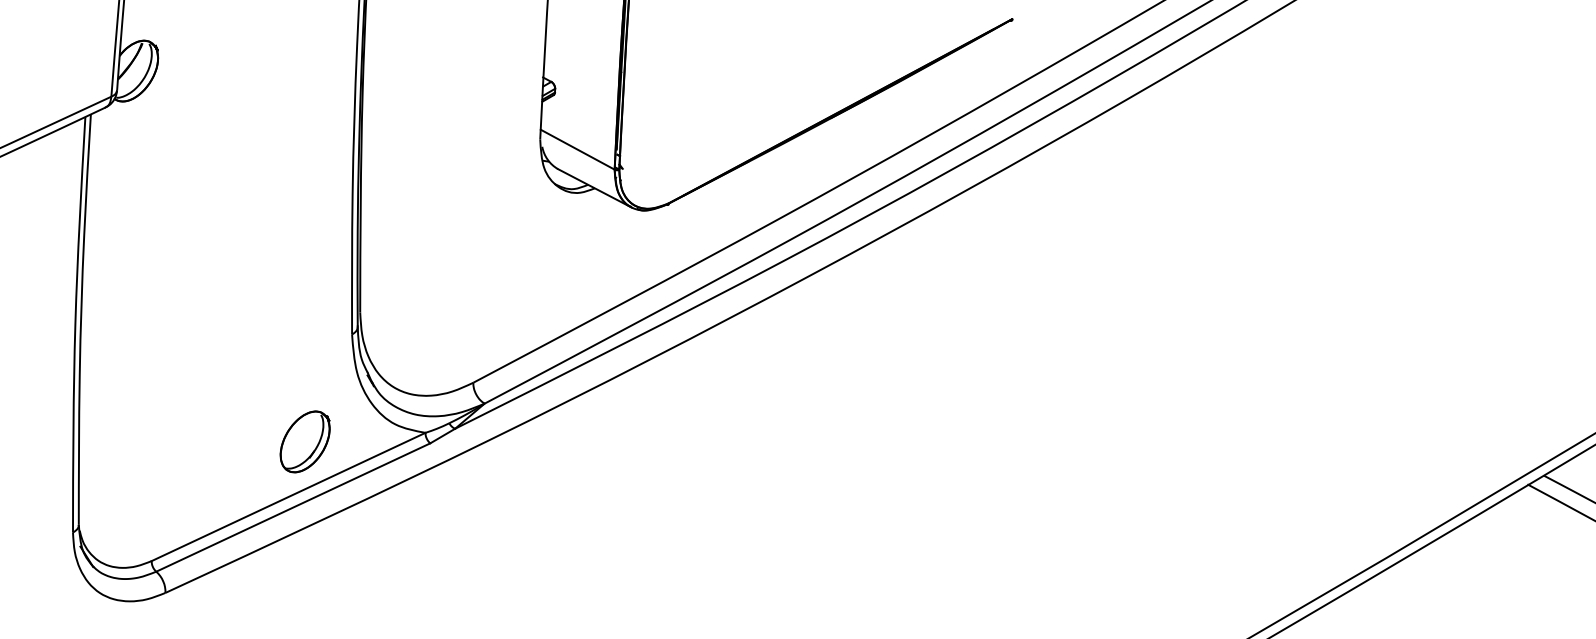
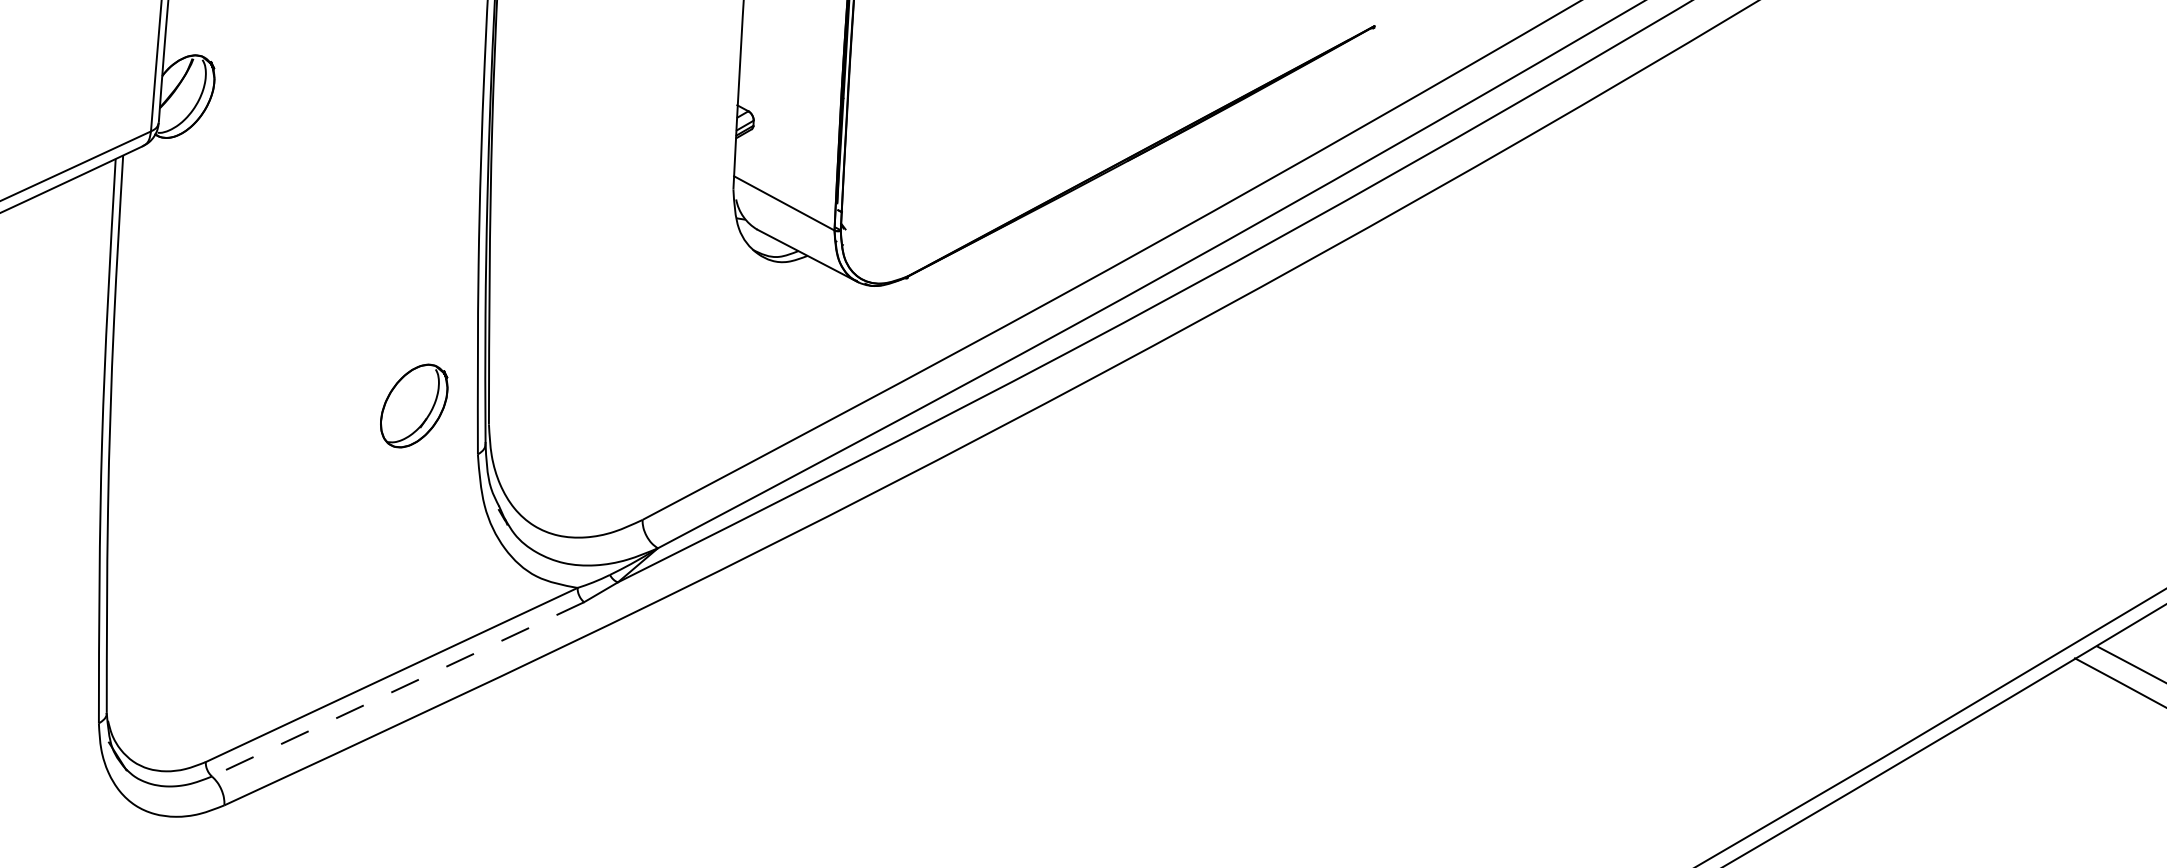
part: (304, 441) -> (413, 405), moved
line: (292, 507) -> (396, 689), solid -> dashed

